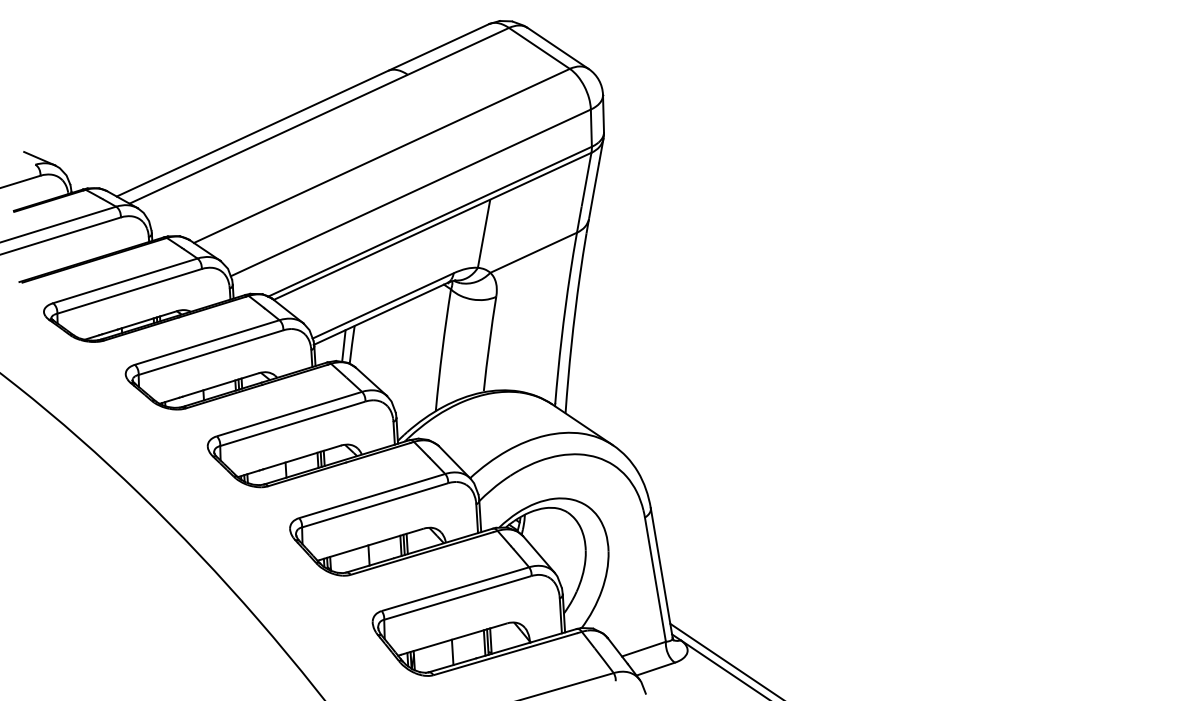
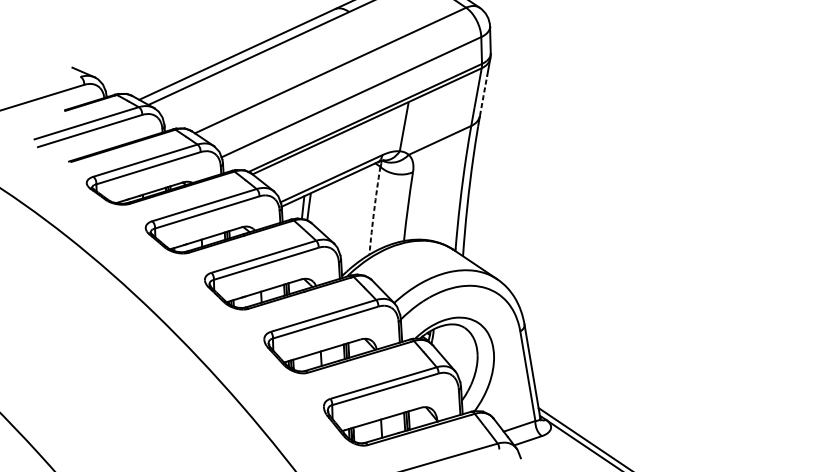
line: (594, 190) -> (483, 95), solid -> dashed
arc: (442, 350) -> (374, 210), solid -> dashed

